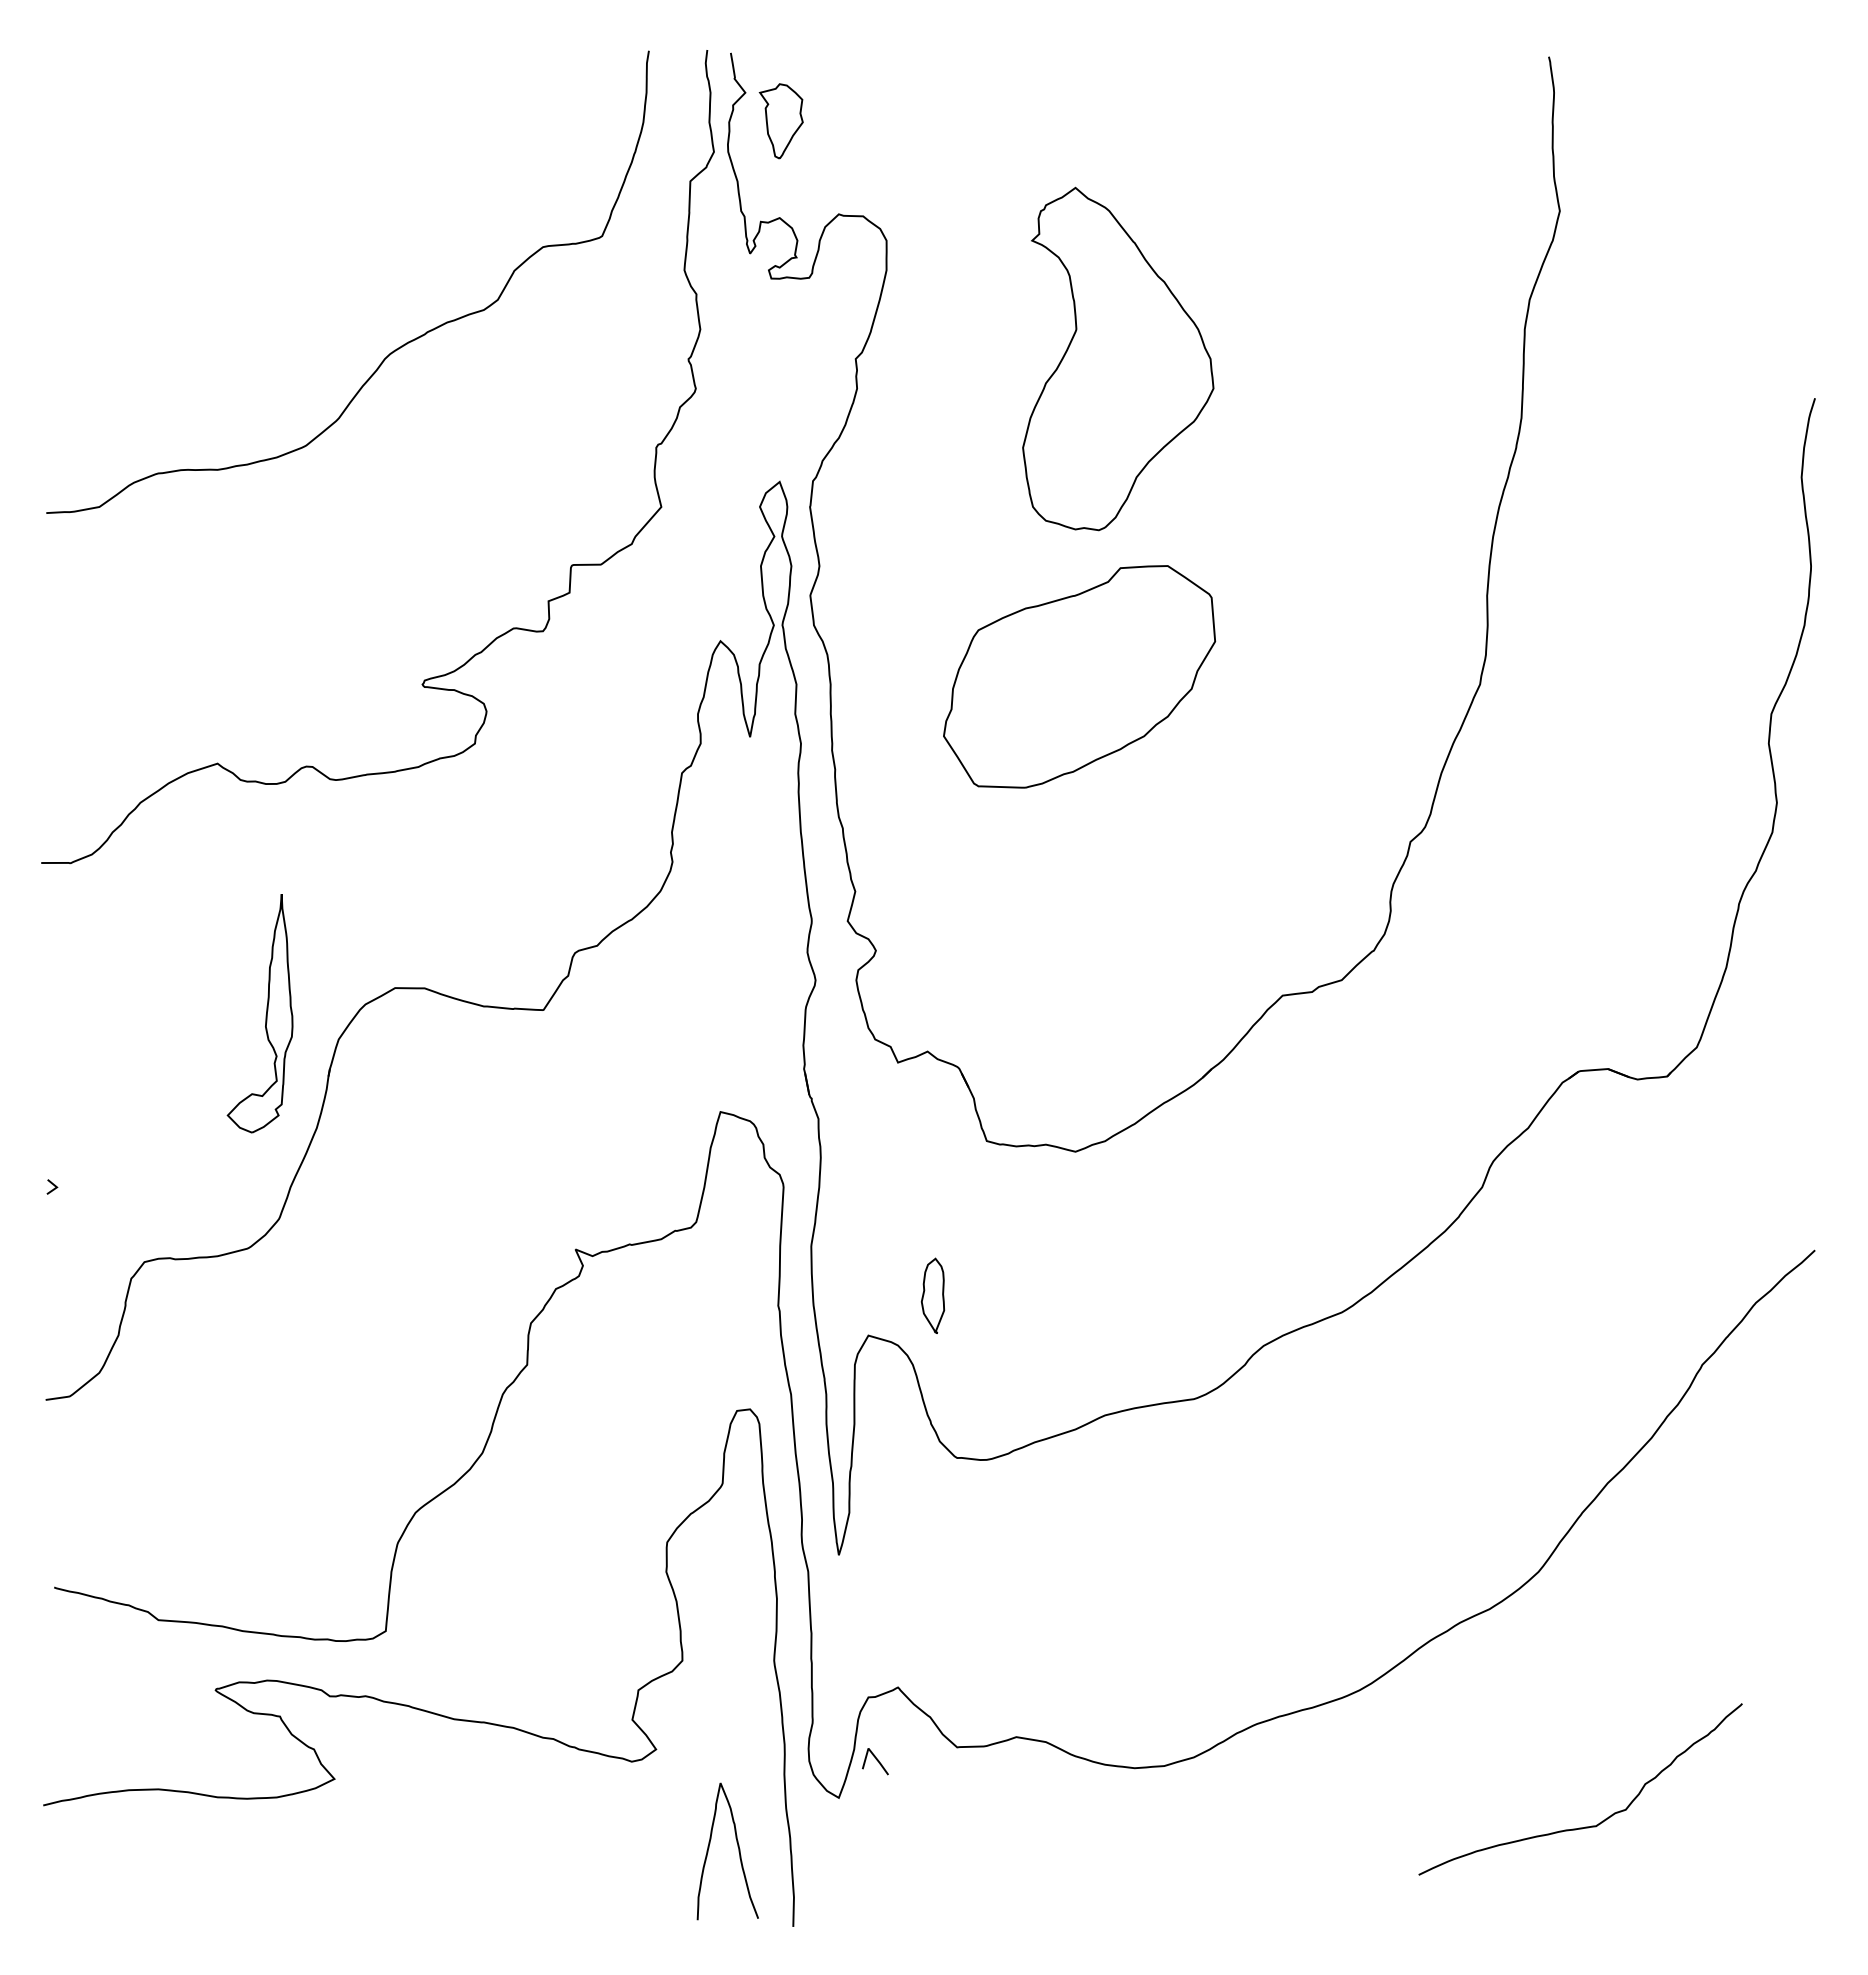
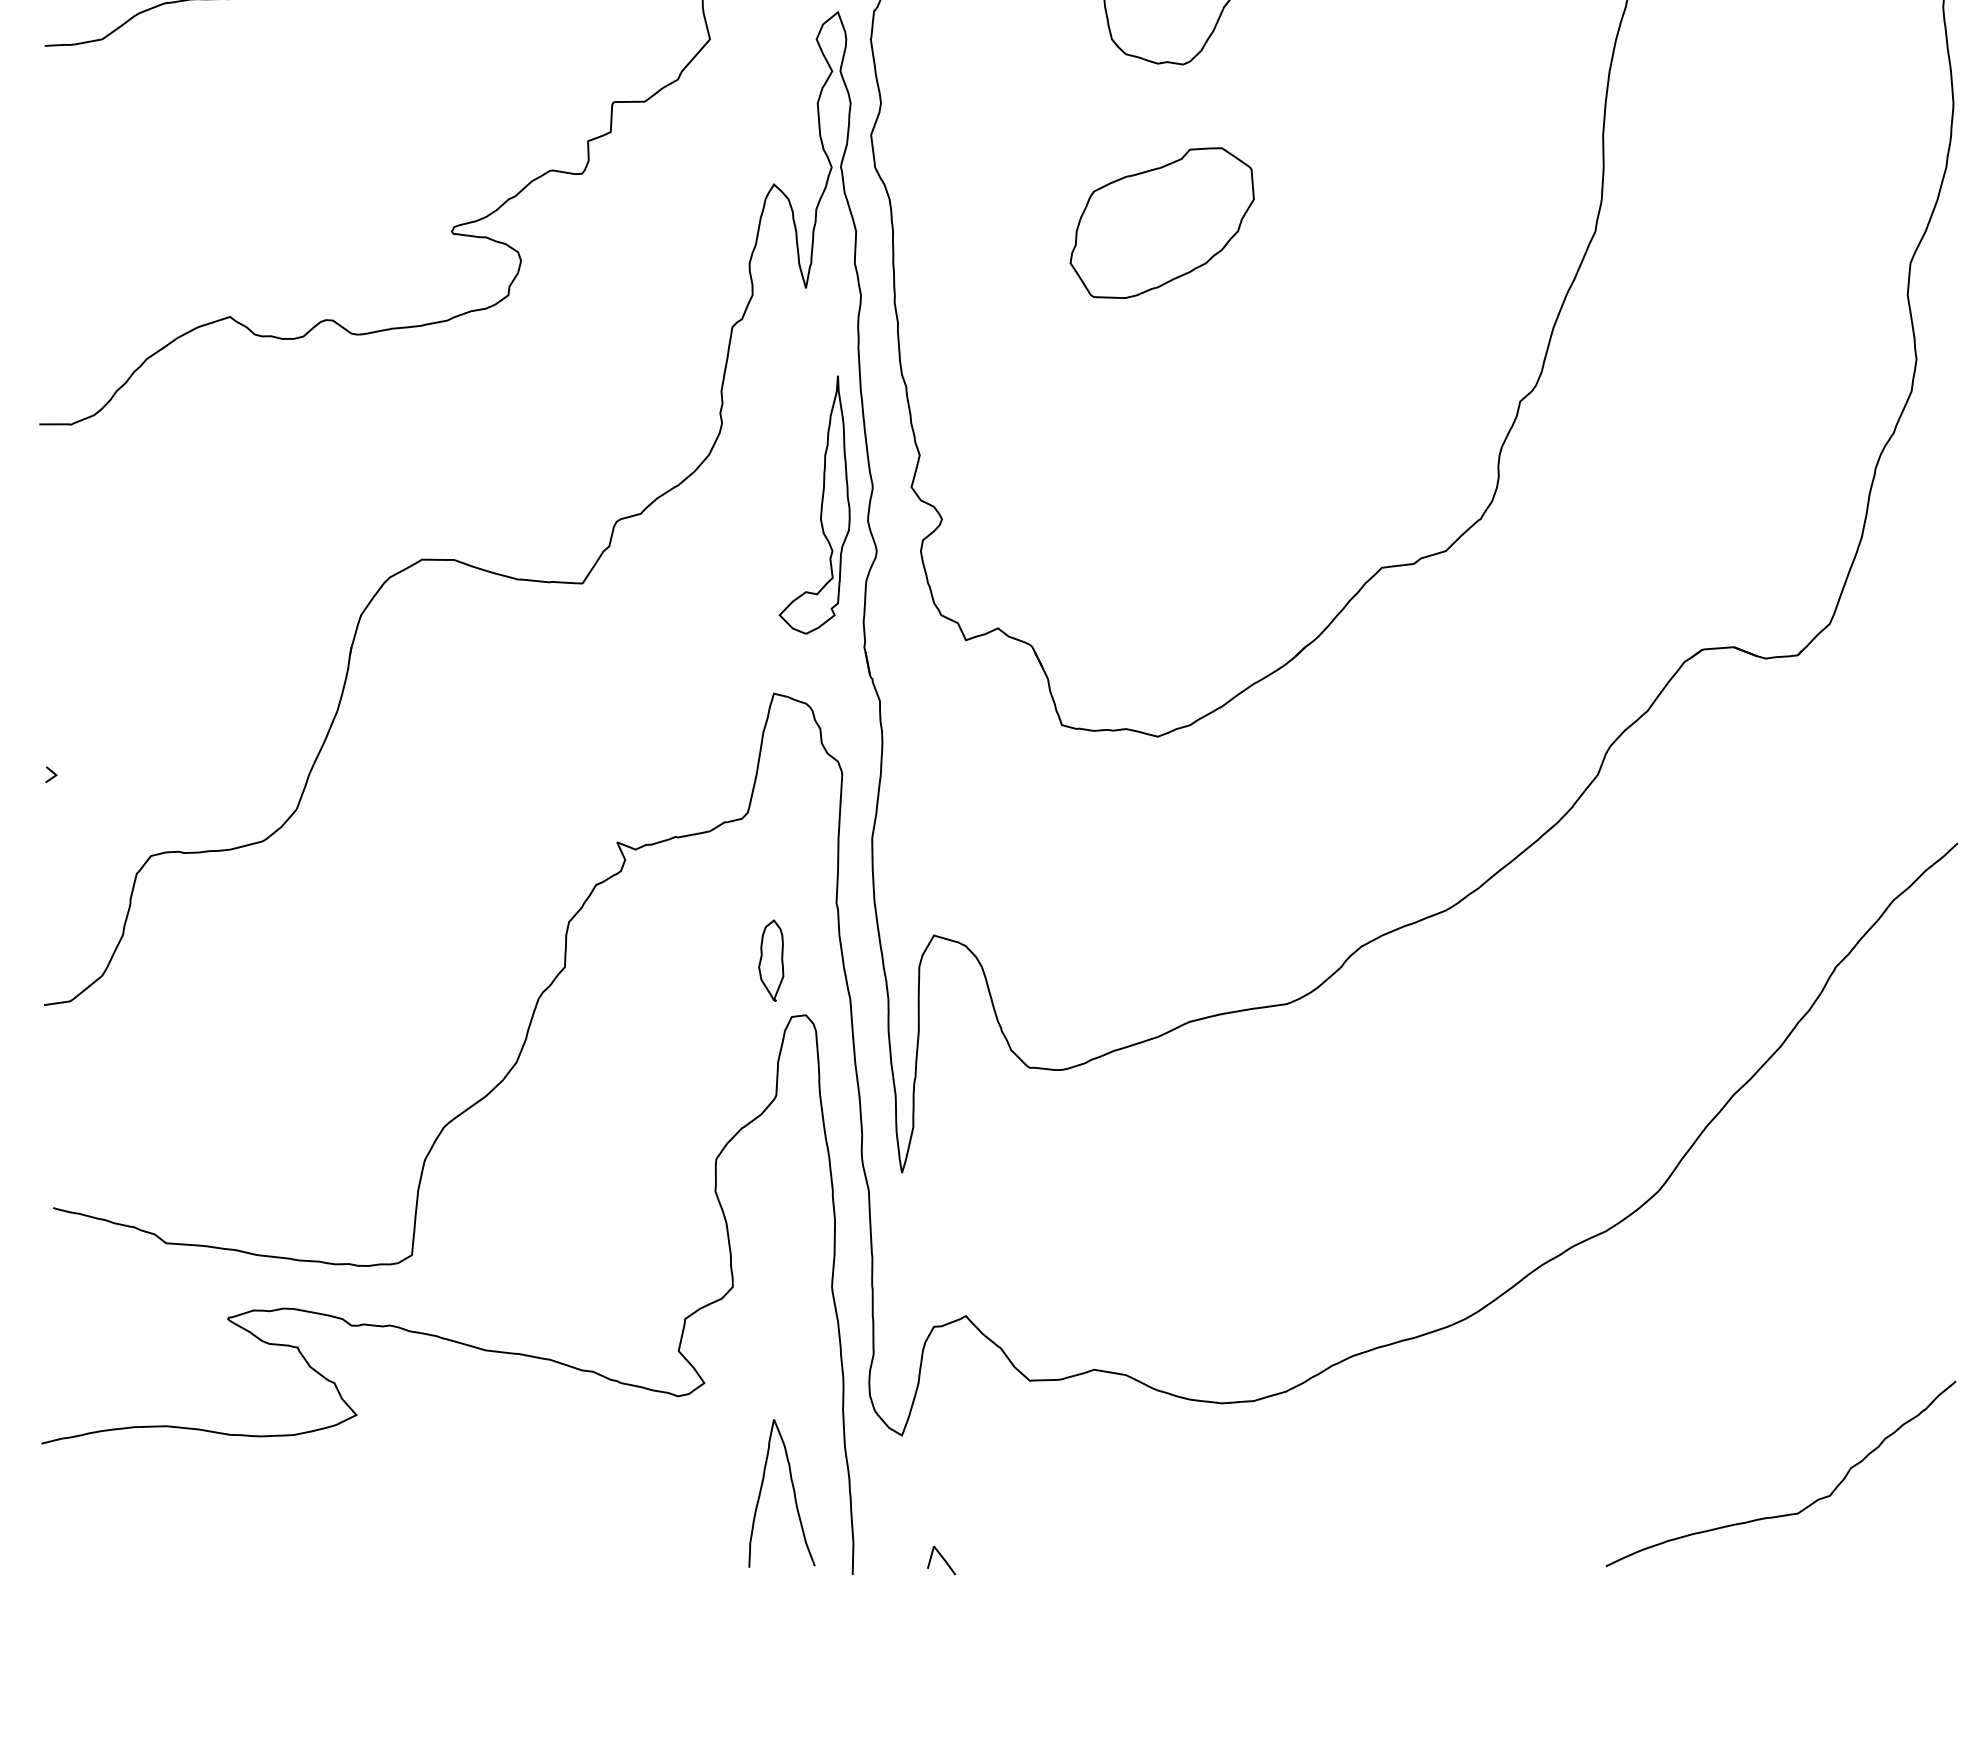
part: (1079, 676) -> (1162, 222), size x0.62
part: (265, 1015) -> (820, 507), moved
part: (932, 1295) -> (770, 960), moved
line: (876, 1760) -> (942, 1559), moved
curve: (1585, 1826) -> (1786, 1513), moved

